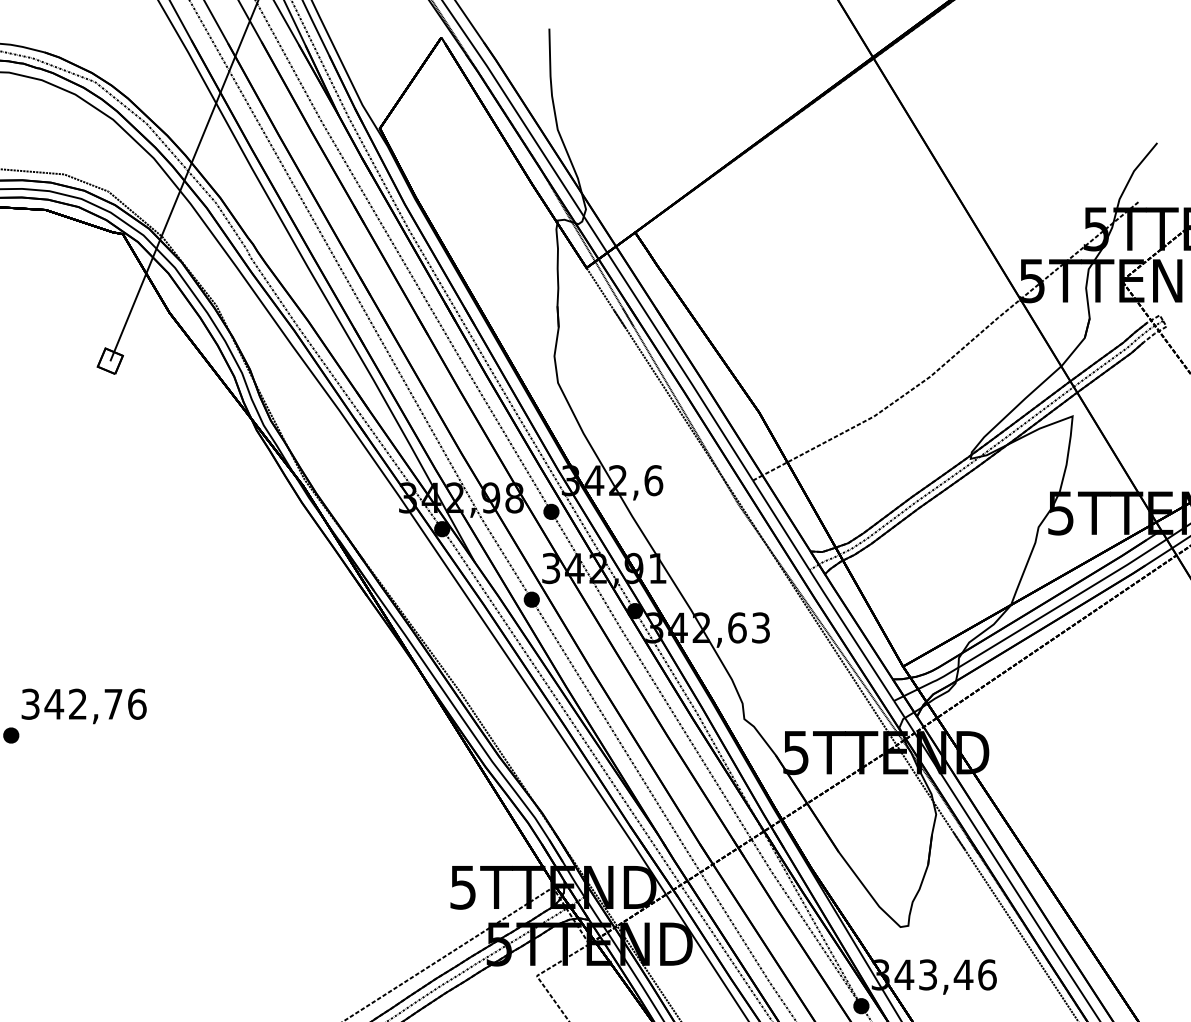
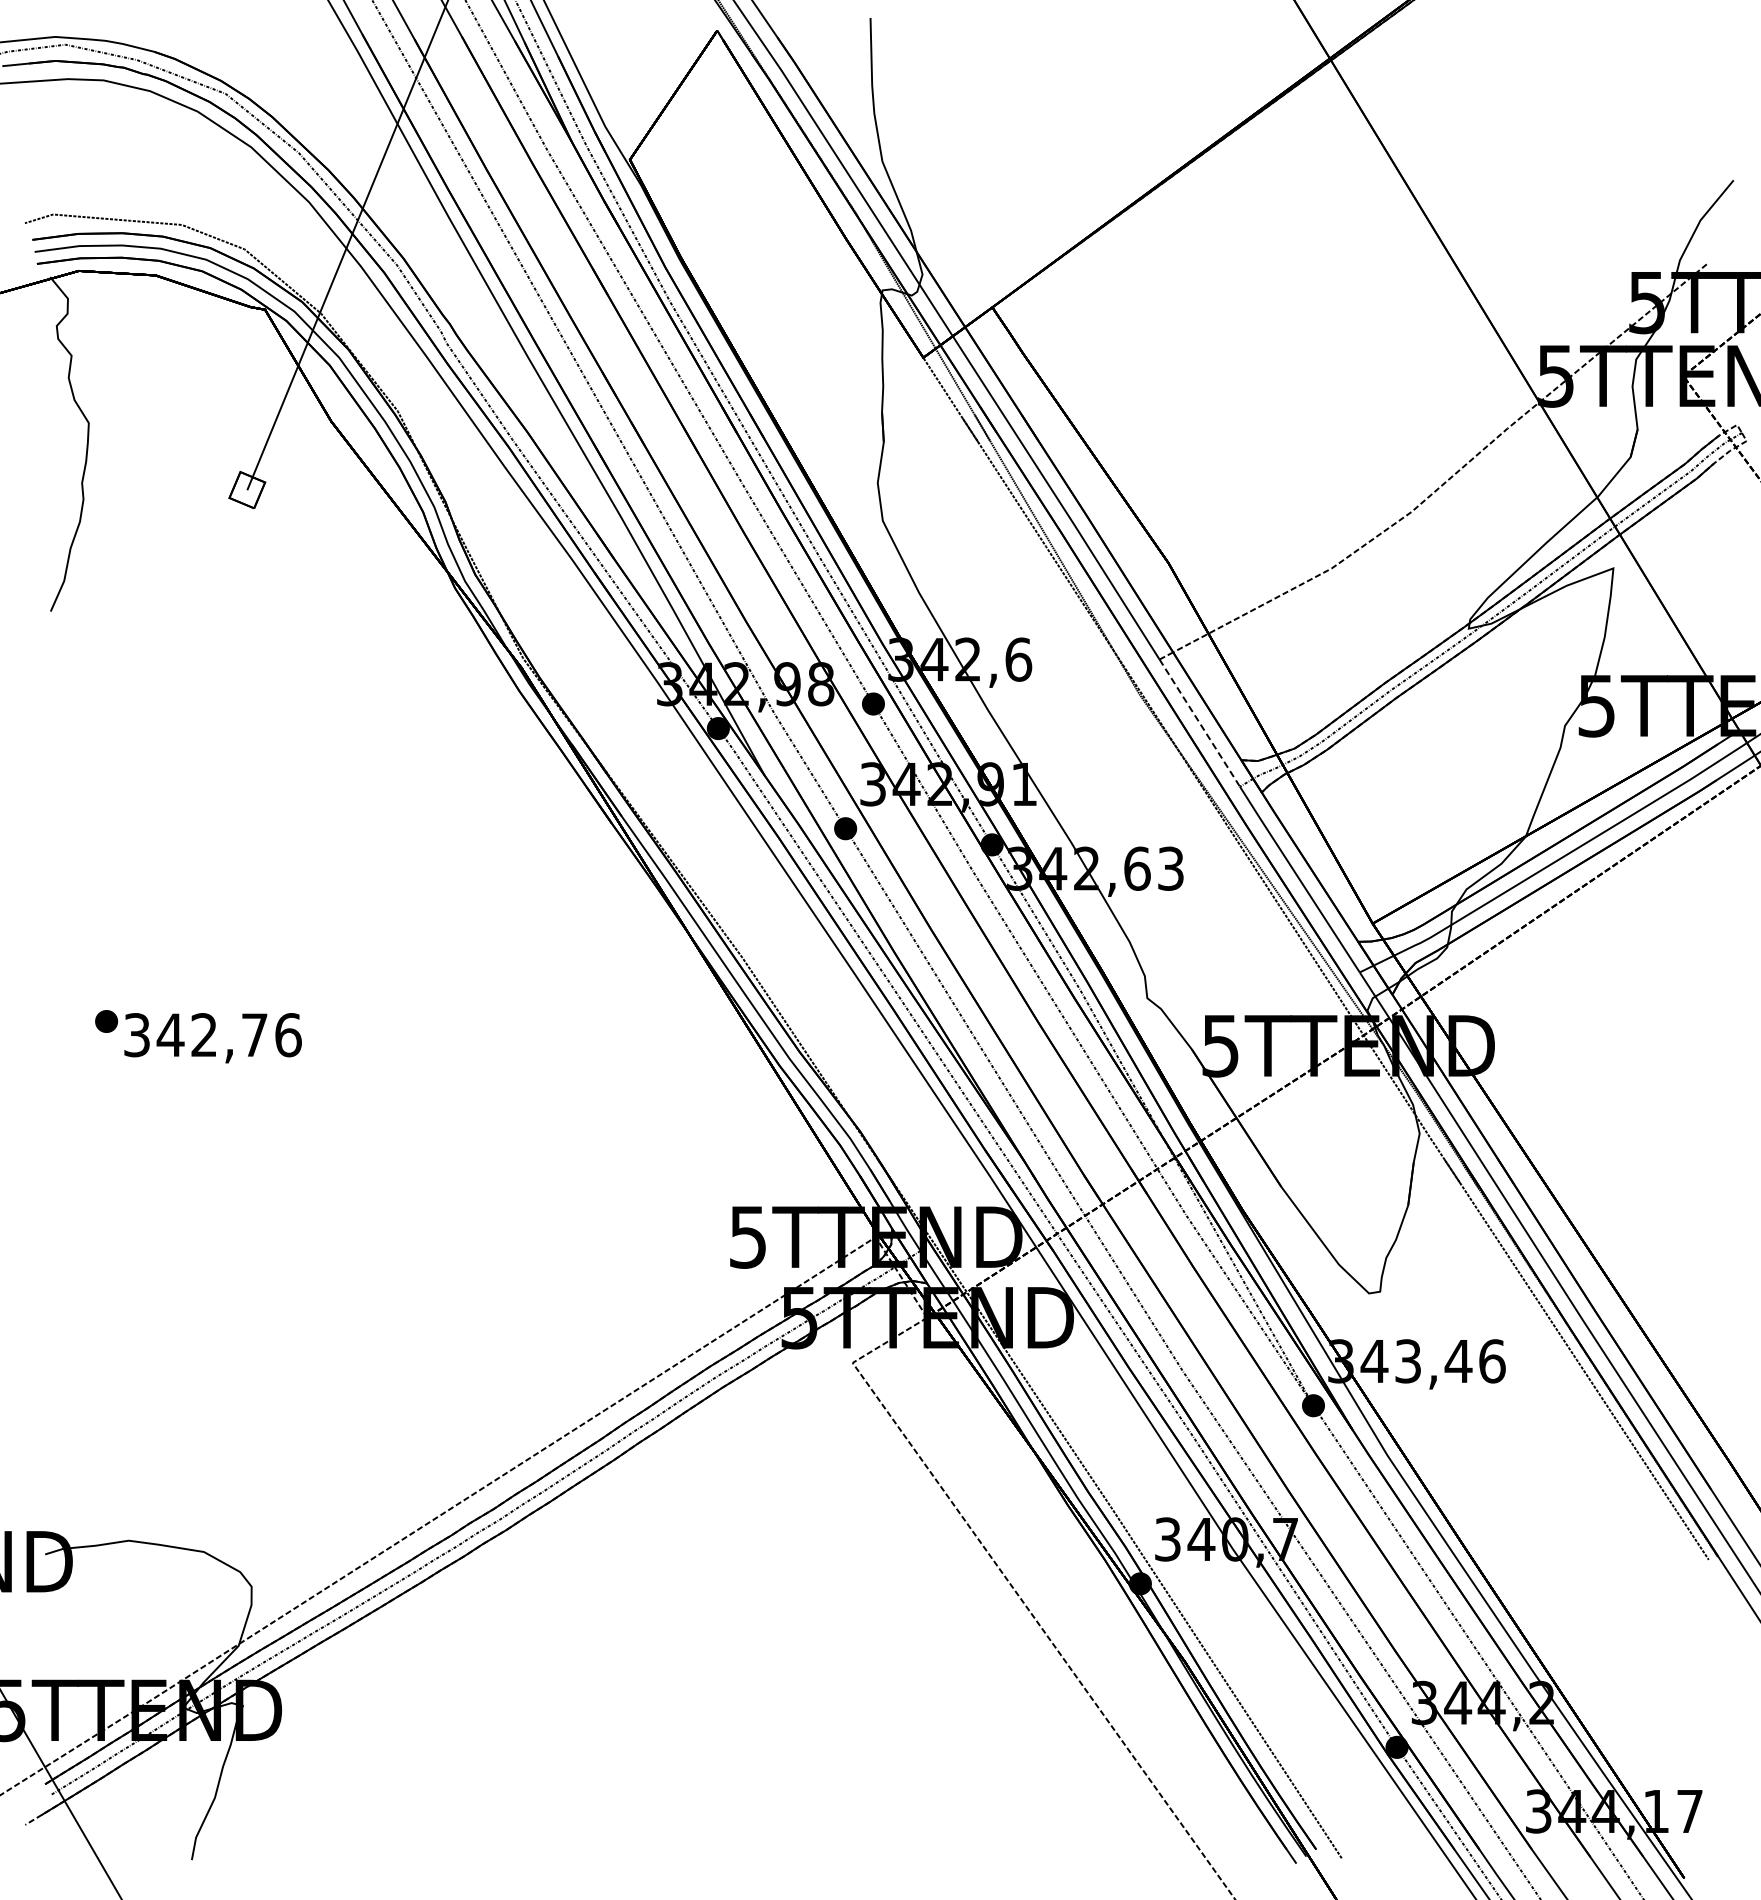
line: (781, 525) -> (1200, 723), solid -> dashed
text: (83, 706) -> (212, 1038), moved

